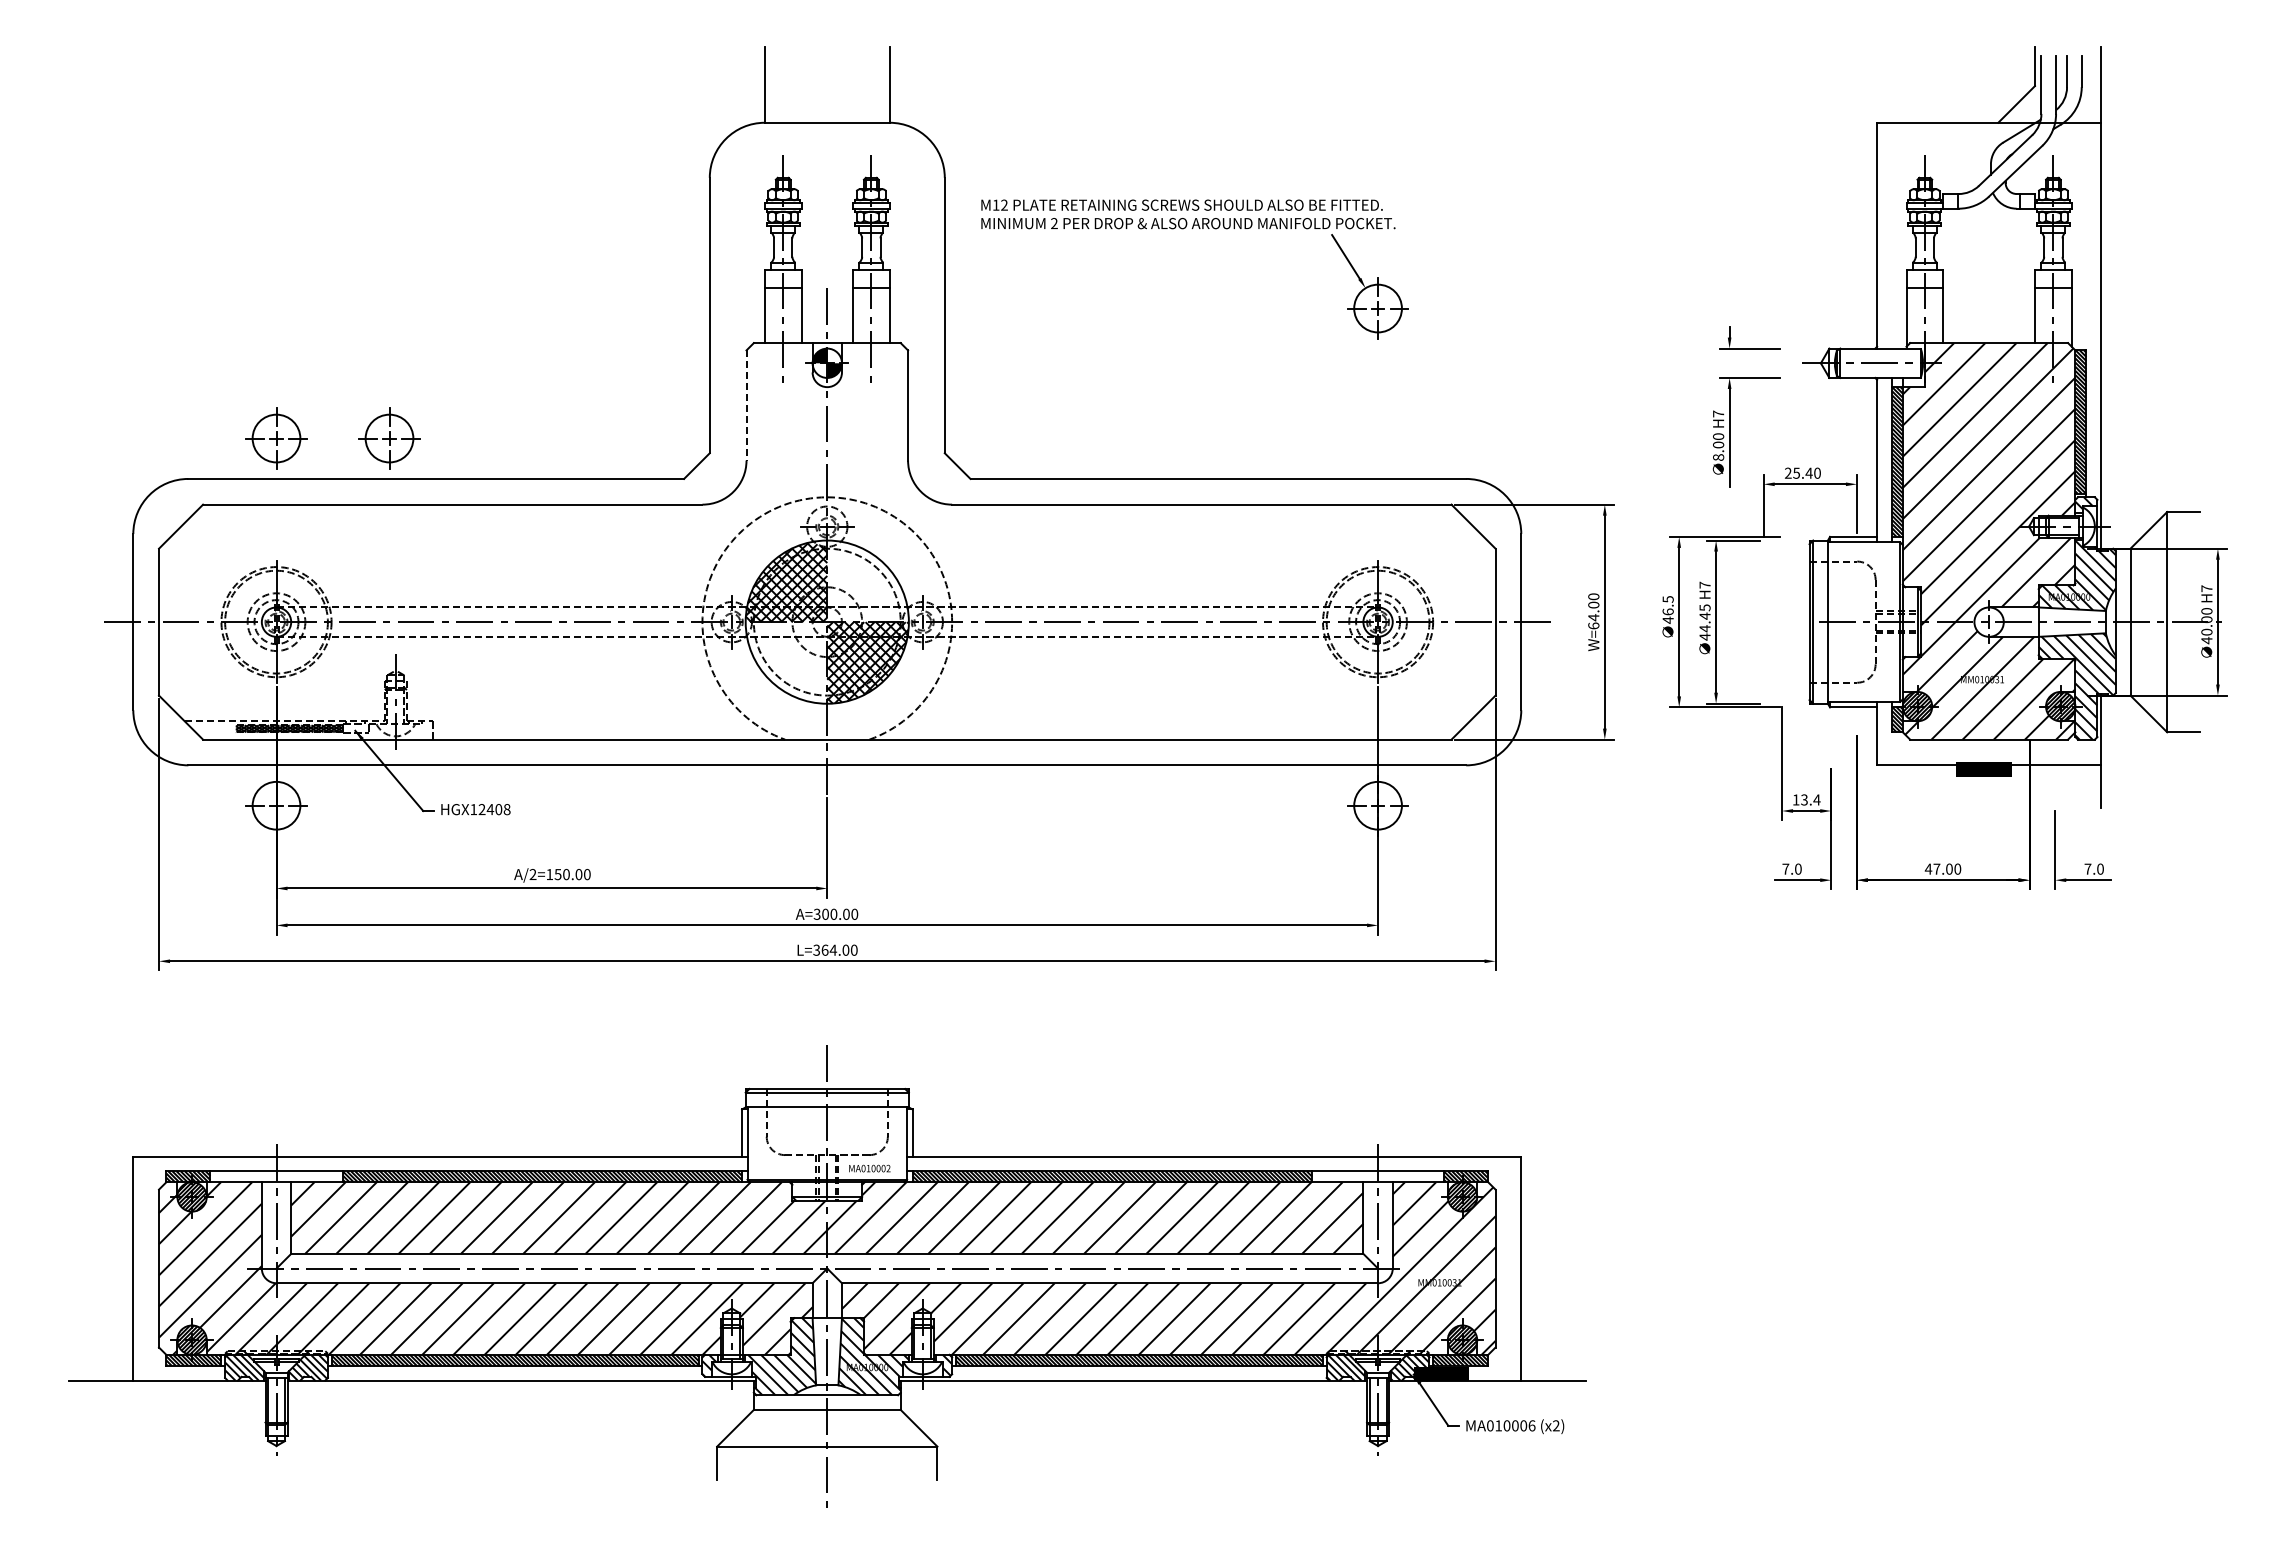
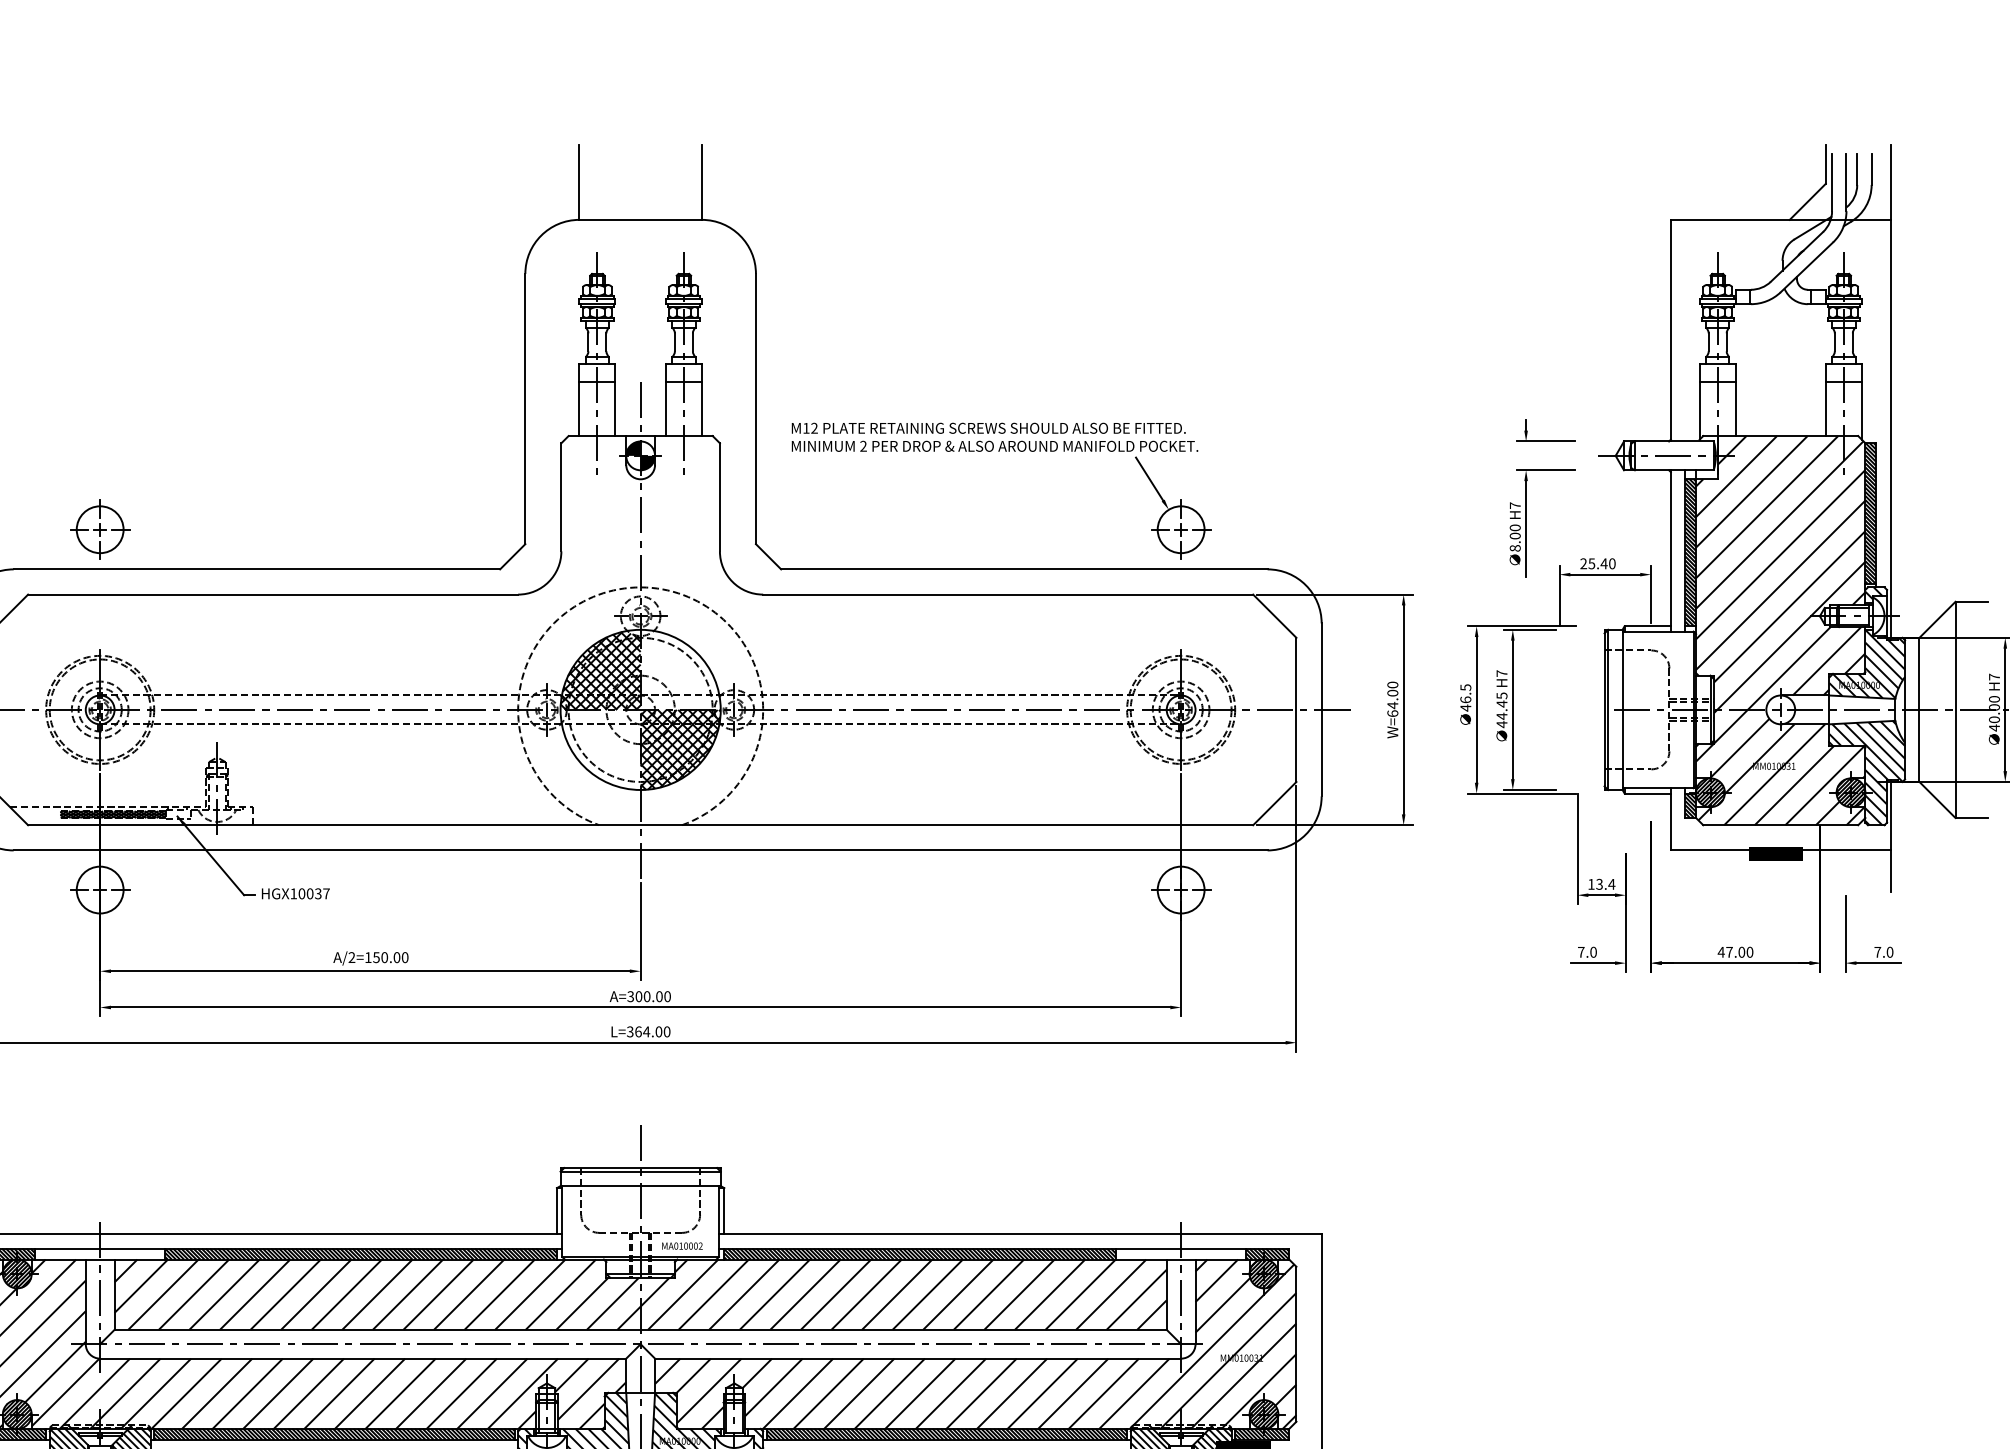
part: (1193, 228) -> (1000, 451), moved
line: (746, 406) -> (561, 498), dashed -> solid
part: (389, 438) -> (211, 529), removed
text: (494, 809) -> (314, 893), HGX12408 -> HGX10037

